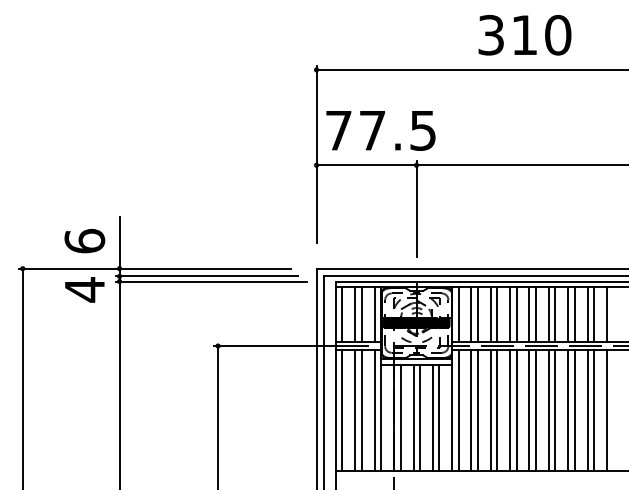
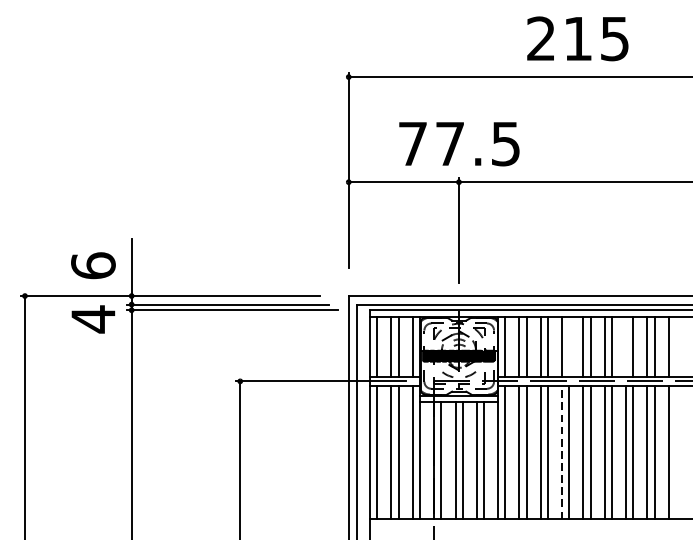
text: (524, 34) -> (577, 38), 310 -> 215
text: (380, 130) -> (458, 143), moved
line: (516, 314) -> (569, 346), removed
line: (568, 314) -> (626, 346), removed
line: (510, 410) -> (562, 452), solid -> dashed

